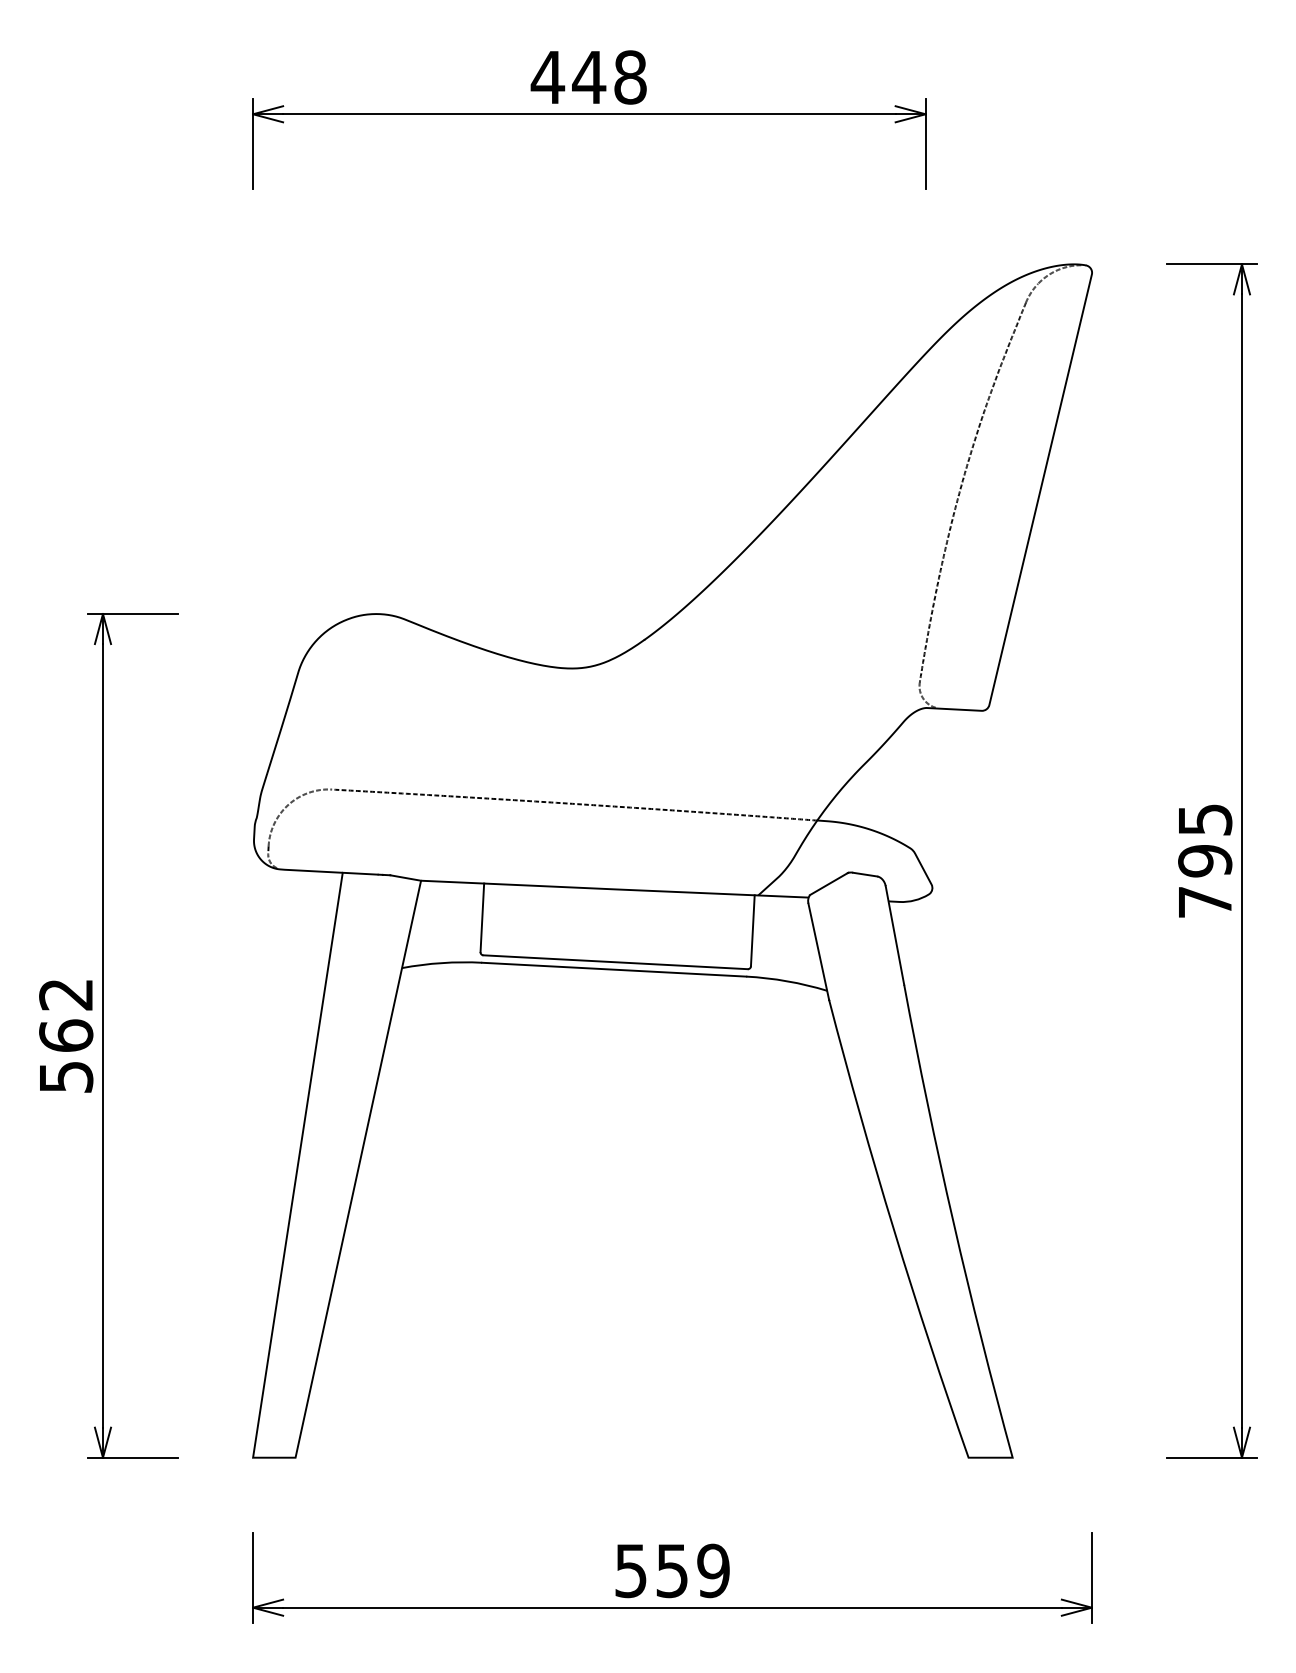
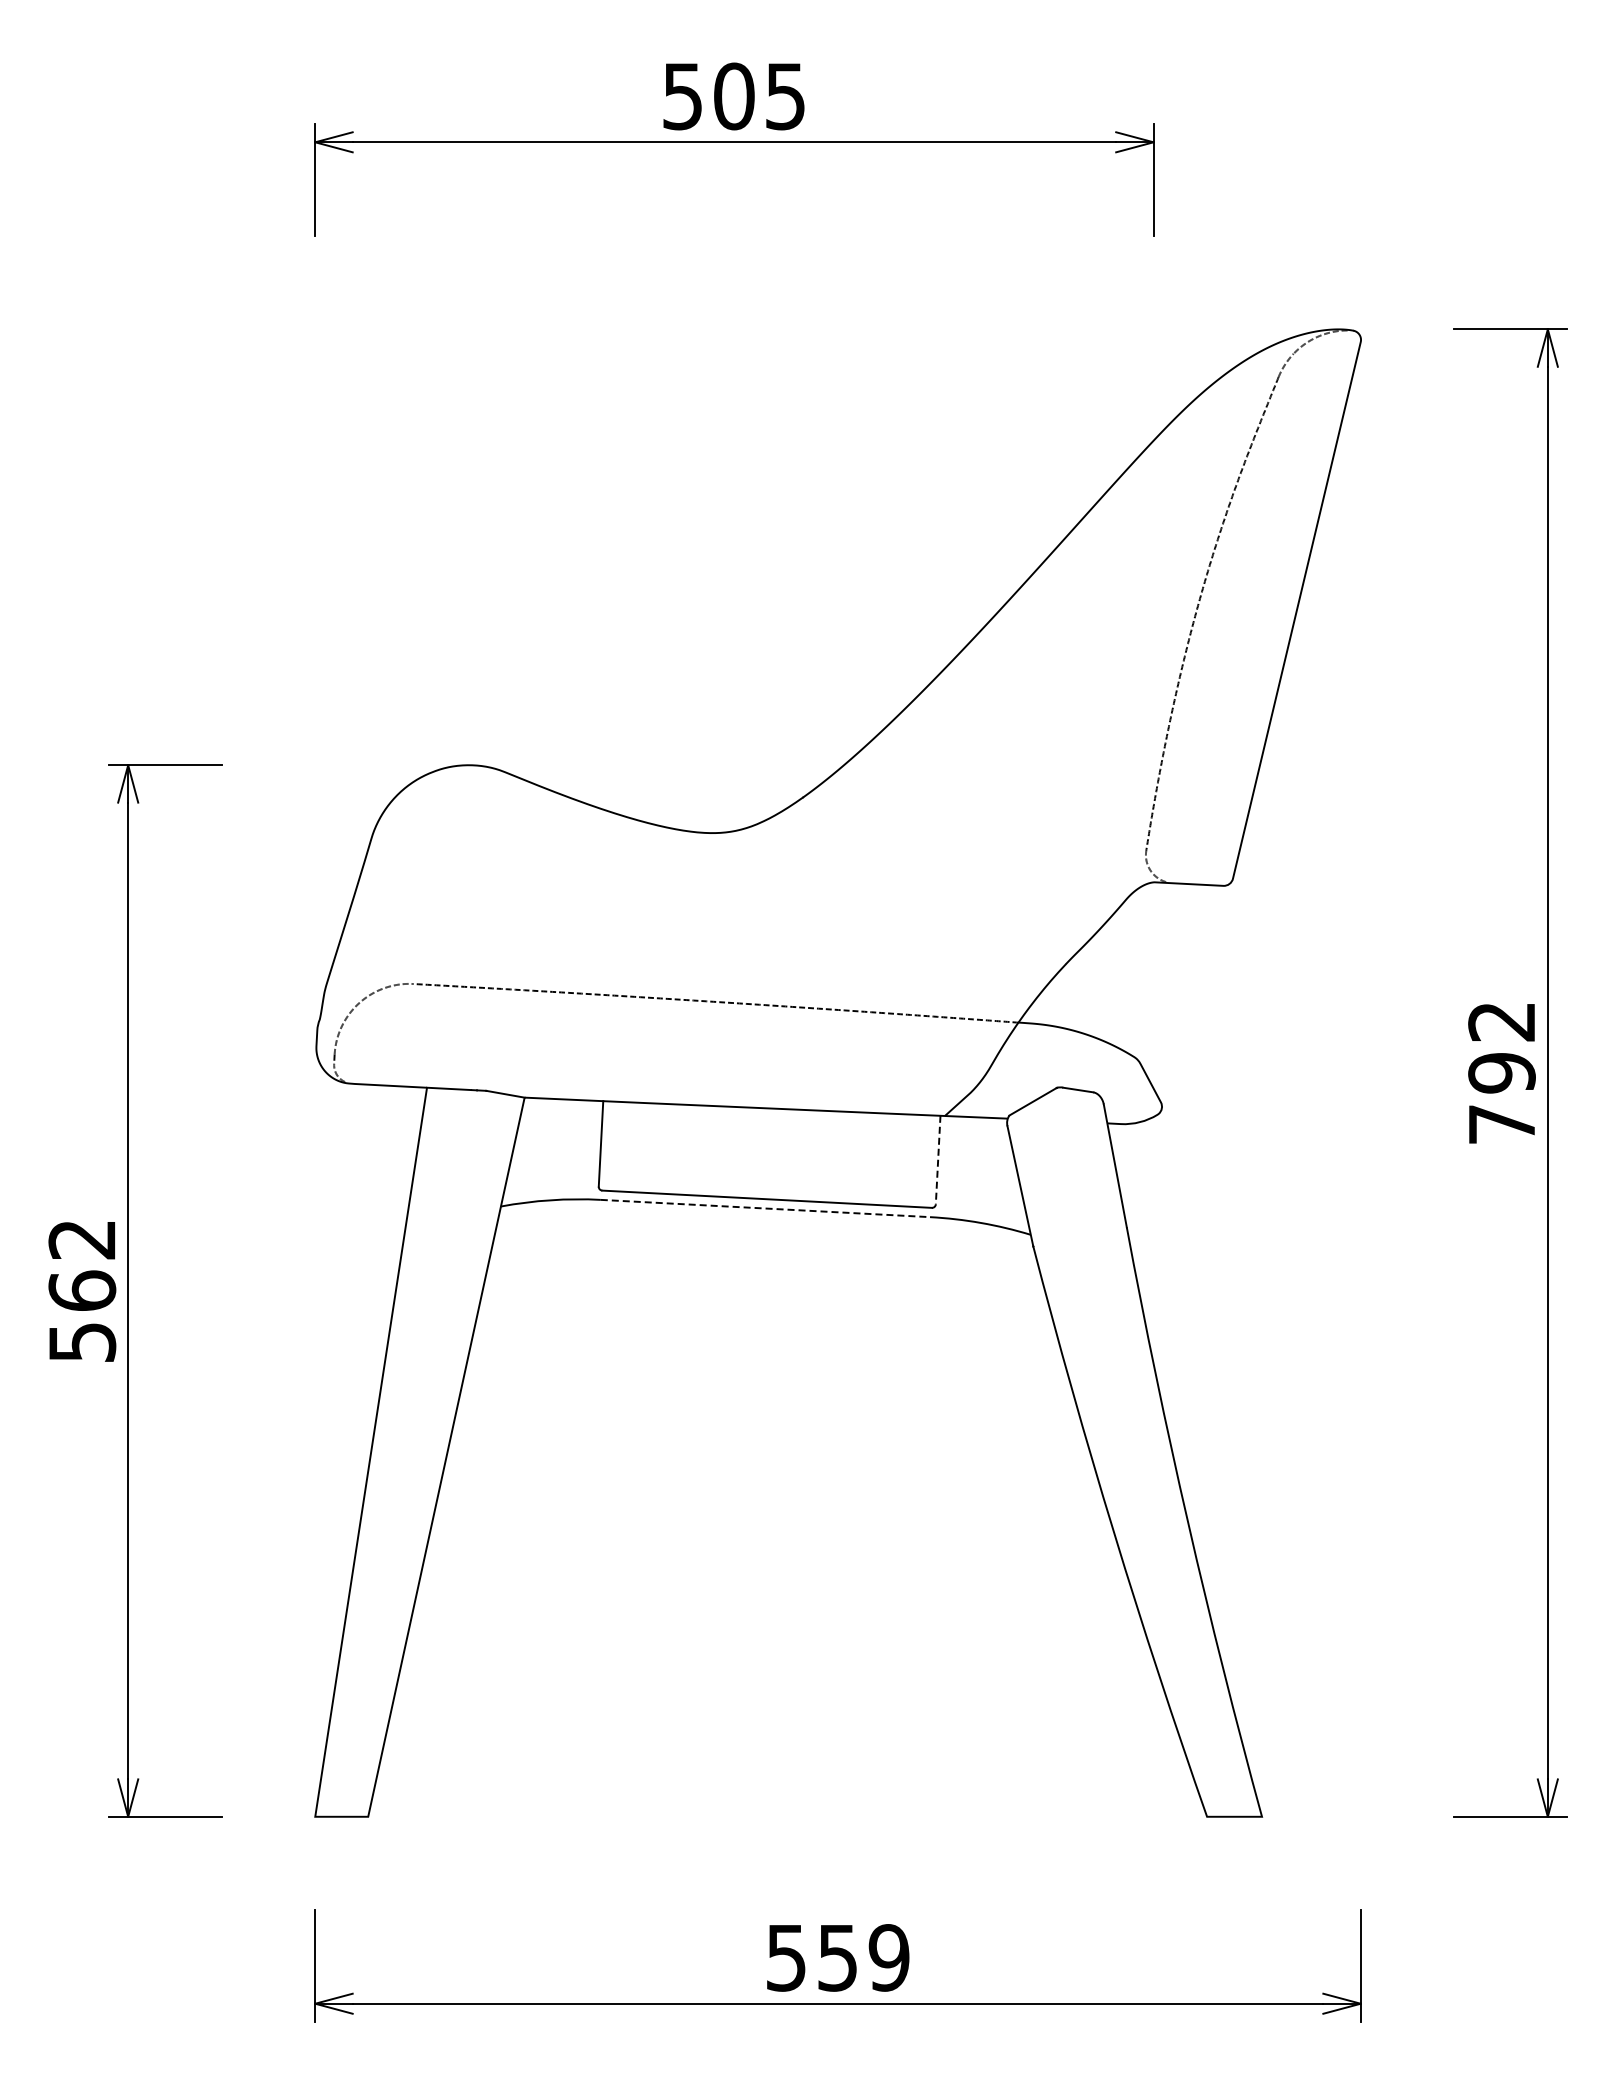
text: (588, 77) -> (733, 96), 448 -> 505
text: (1204, 820) -> (1501, 1022), 795 -> 792
line: (753, 931) -> (938, 1160), solid -> dashed
line: (614, 969) -> (765, 1208), solid -> dashed

